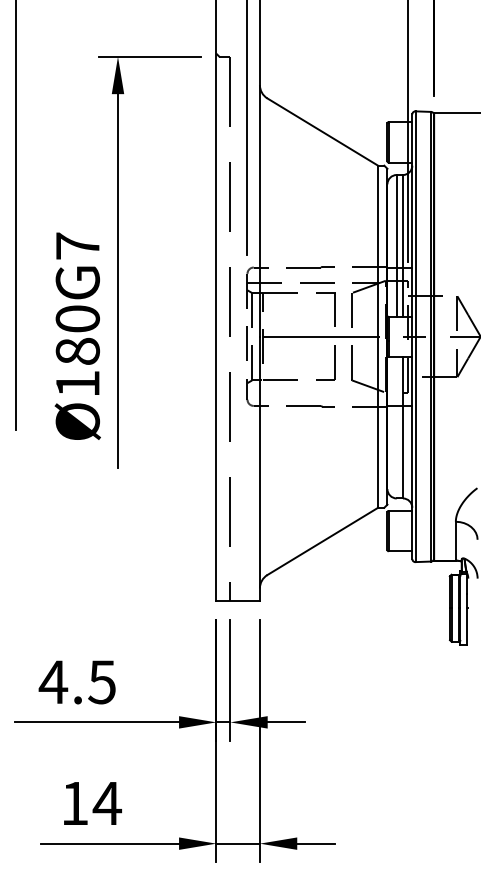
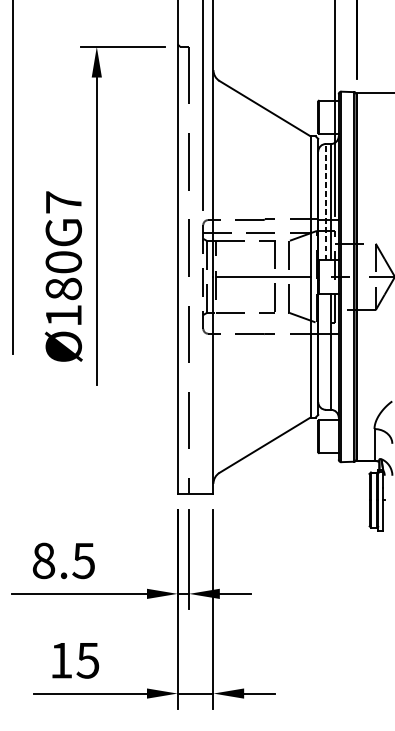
line: (396, 245) -> (325, 201), solid -> dashed
text: (53, 682) -> (43, 561), 4.5 -> 8.5
text: (107, 803) -> (88, 660), 14 -> 15

